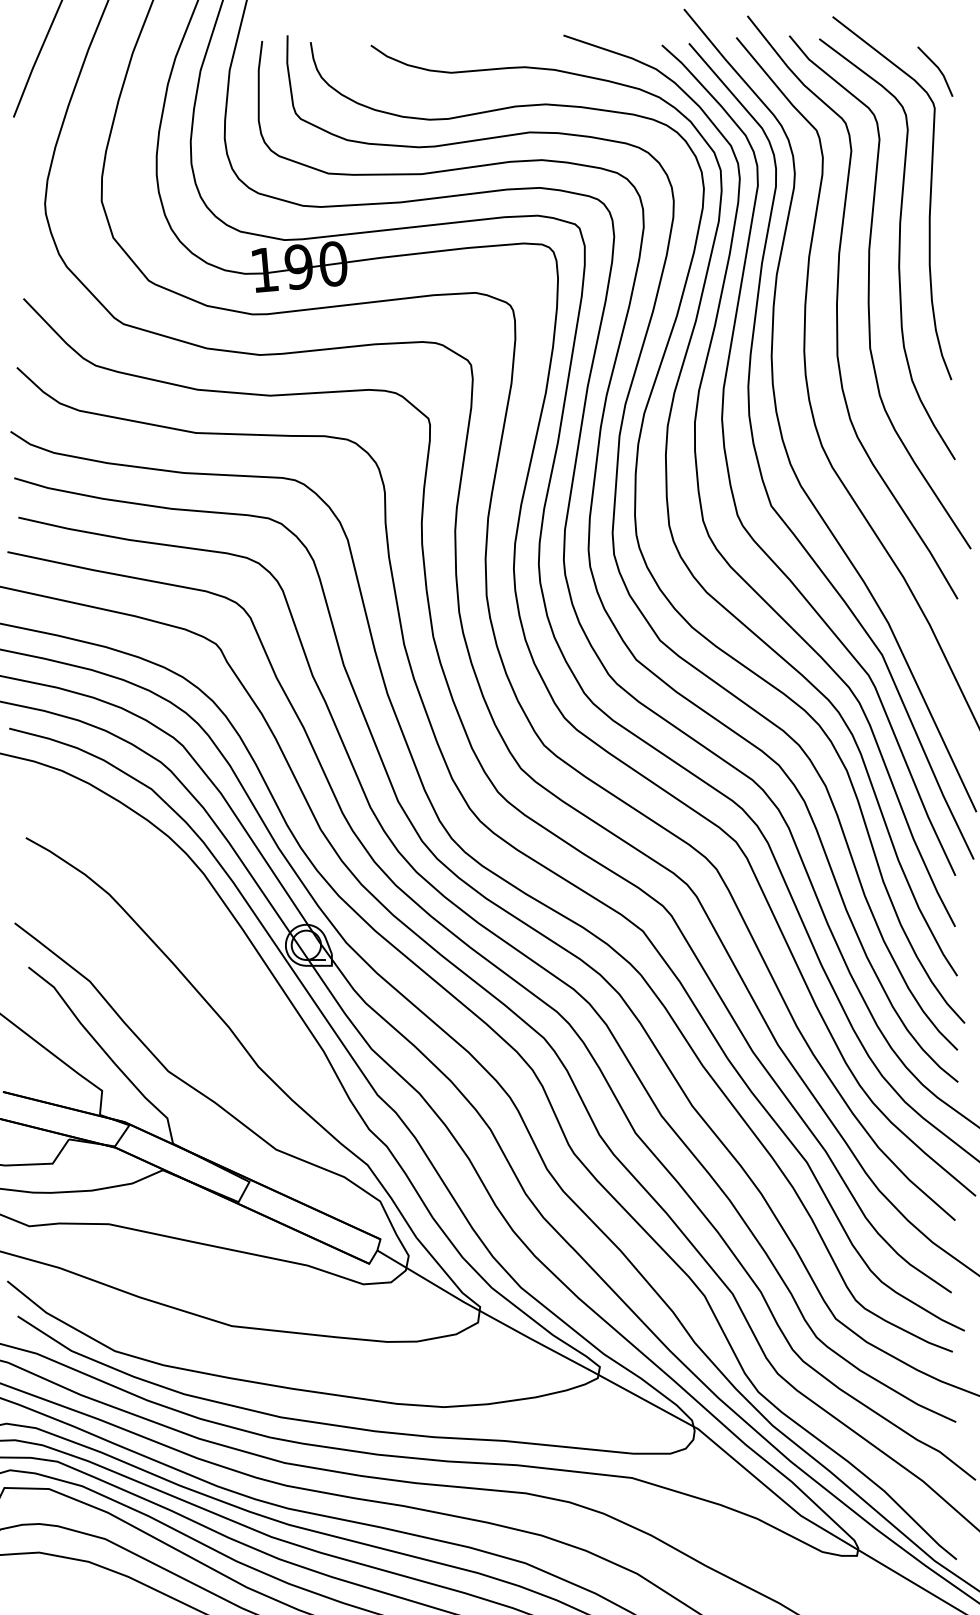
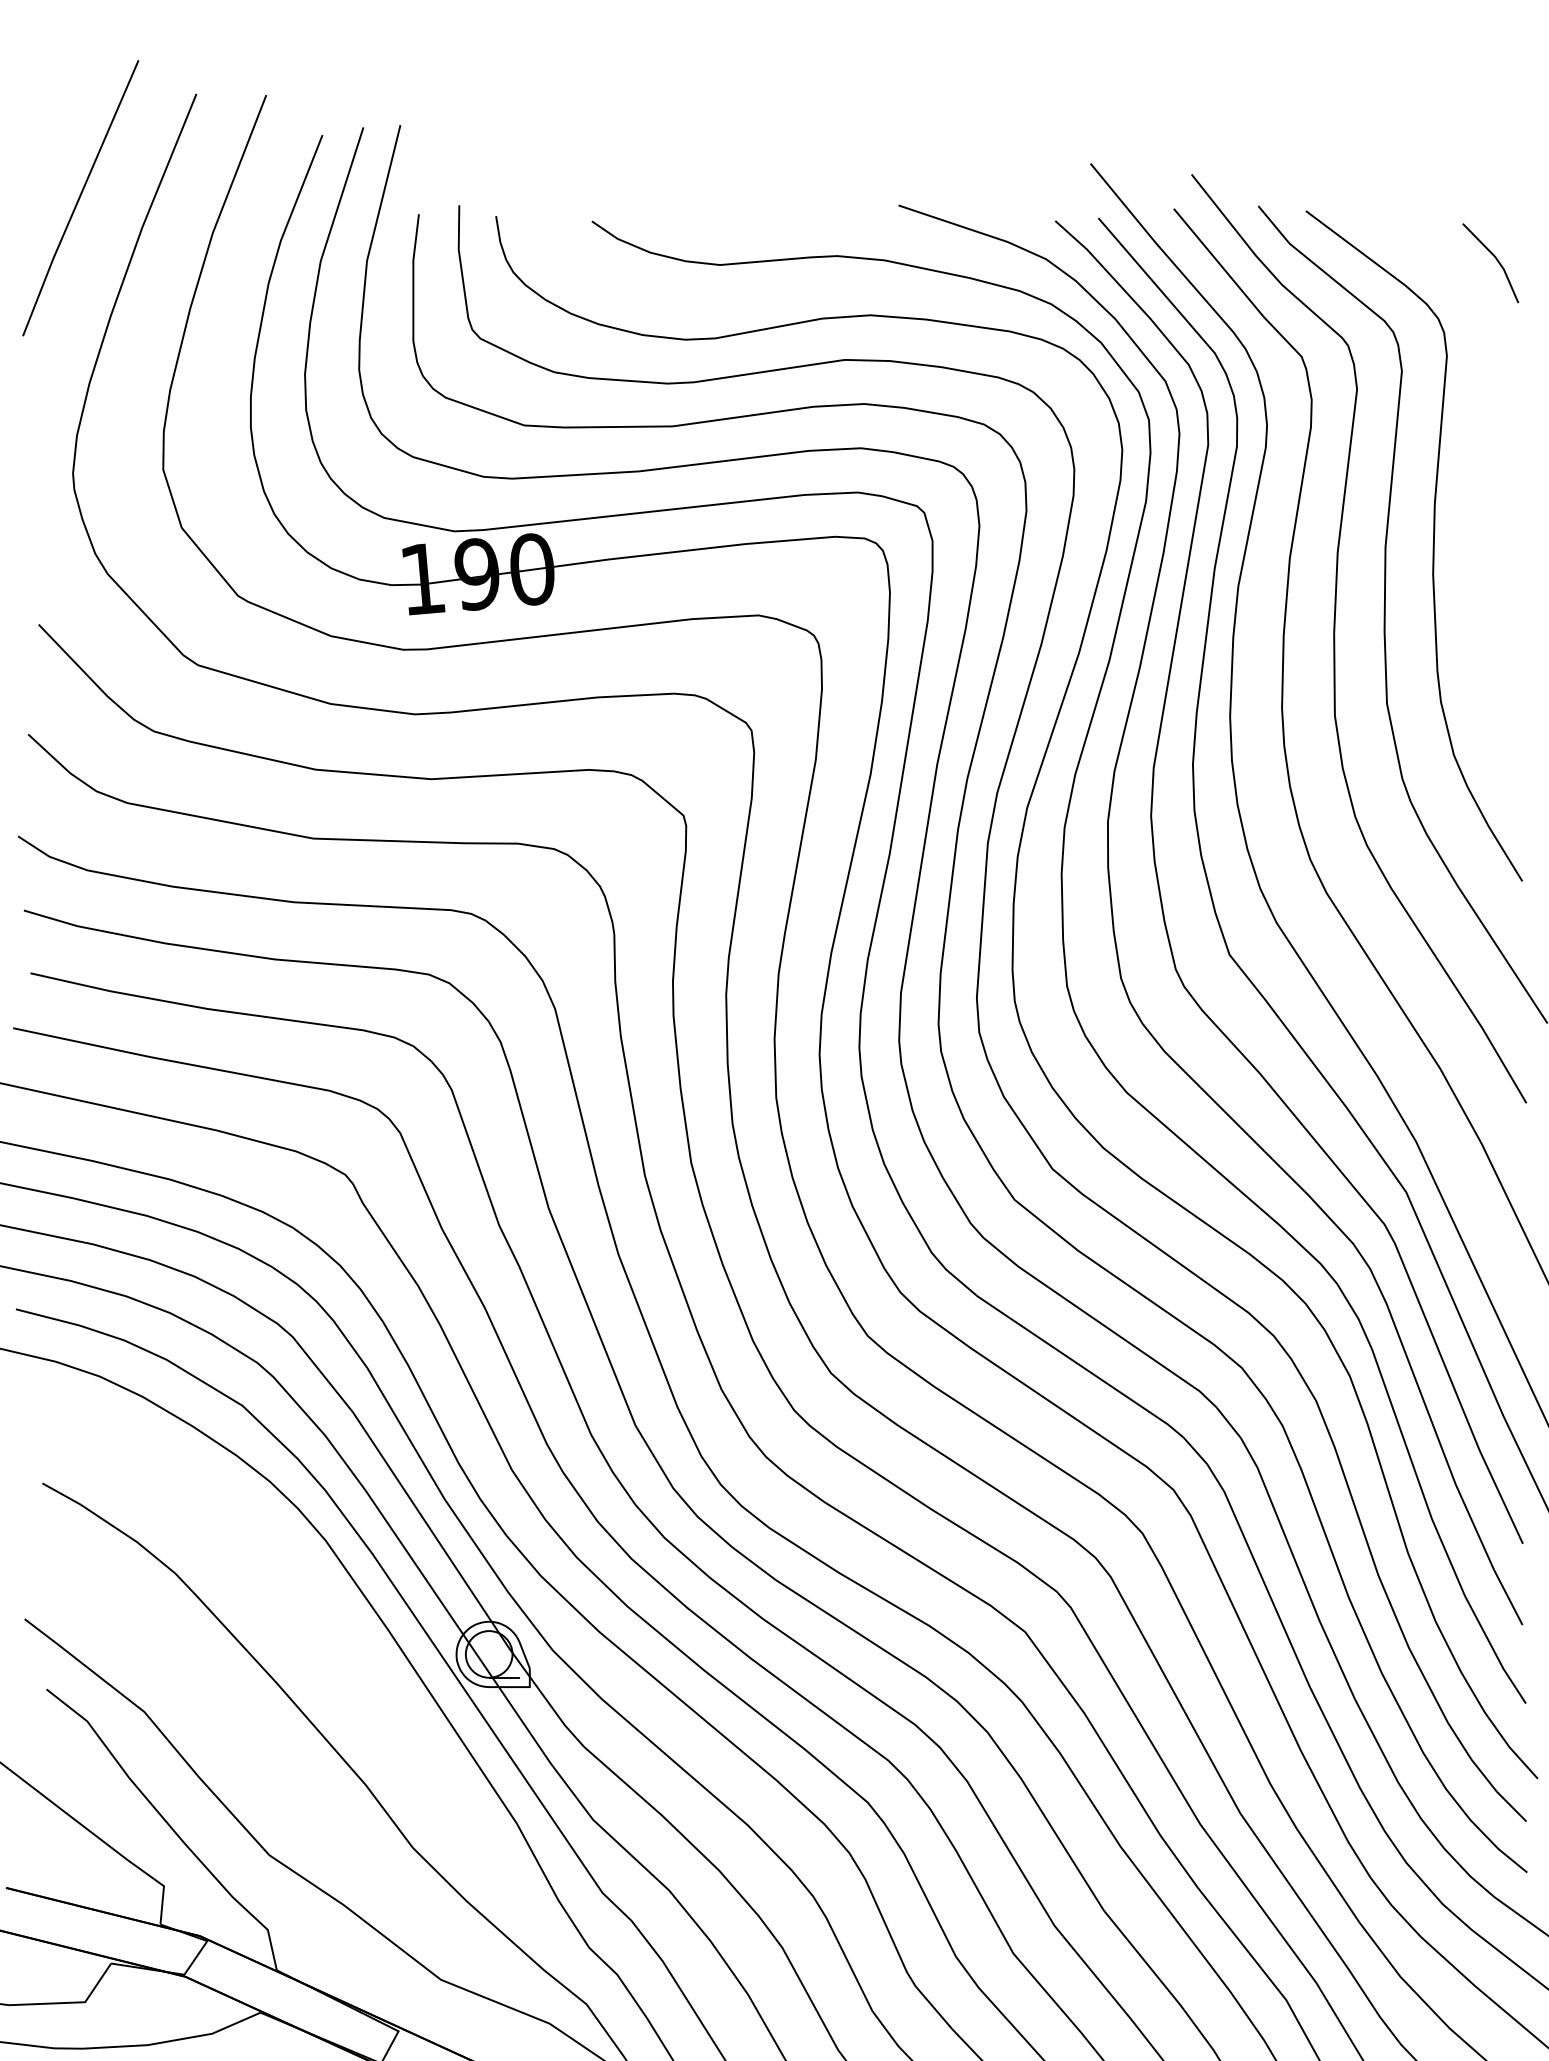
curve: (929, 198) -> (1481, 465), removed

